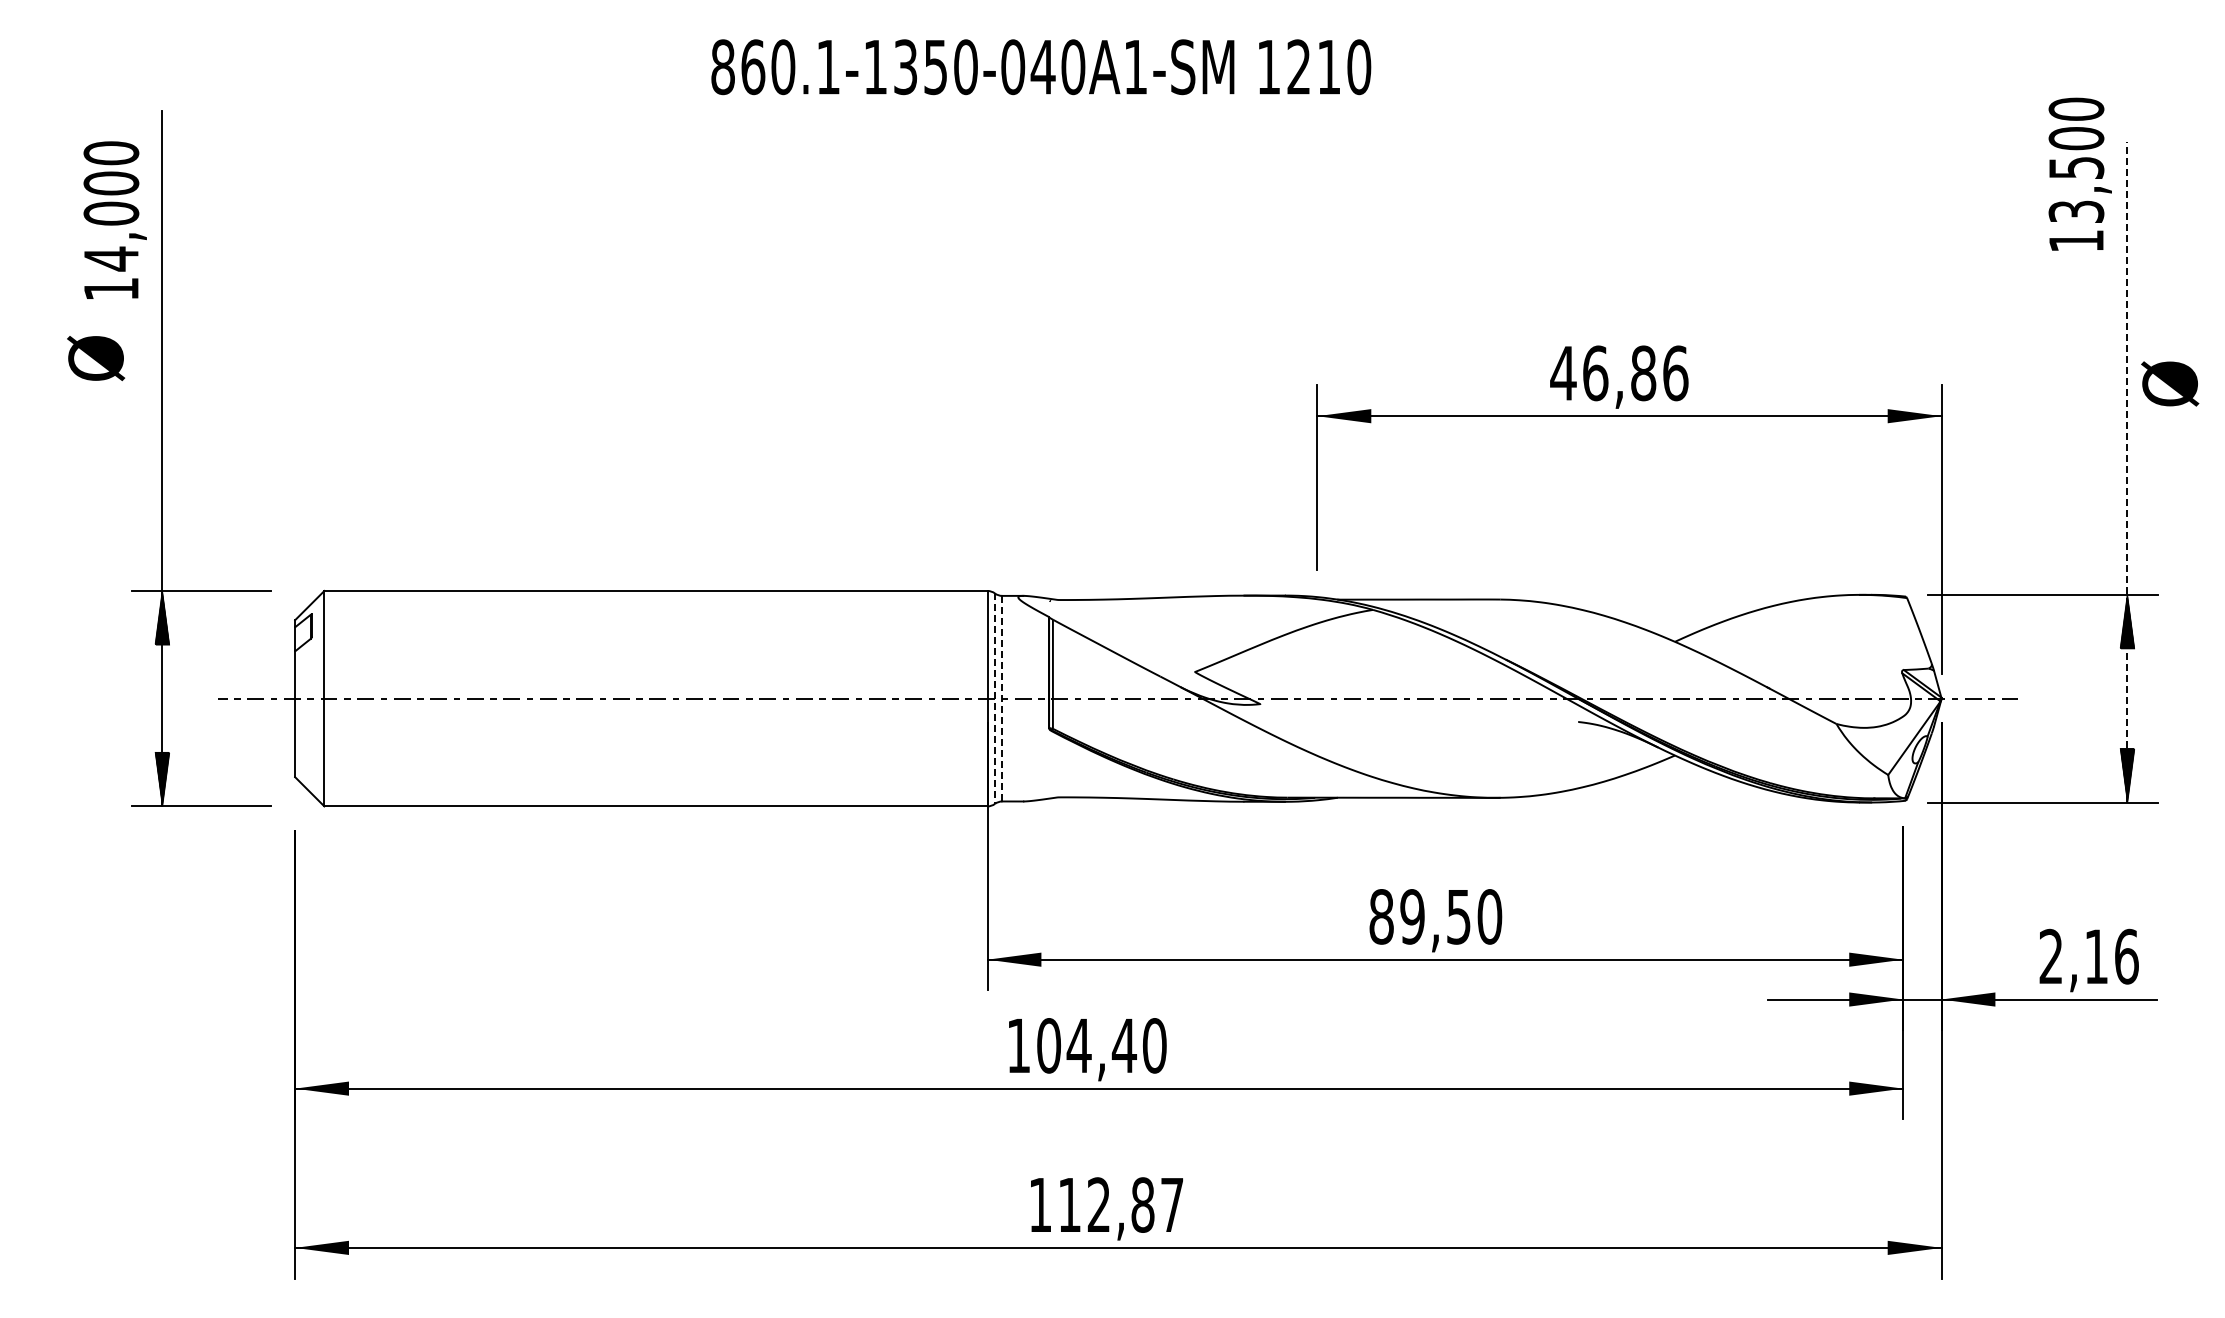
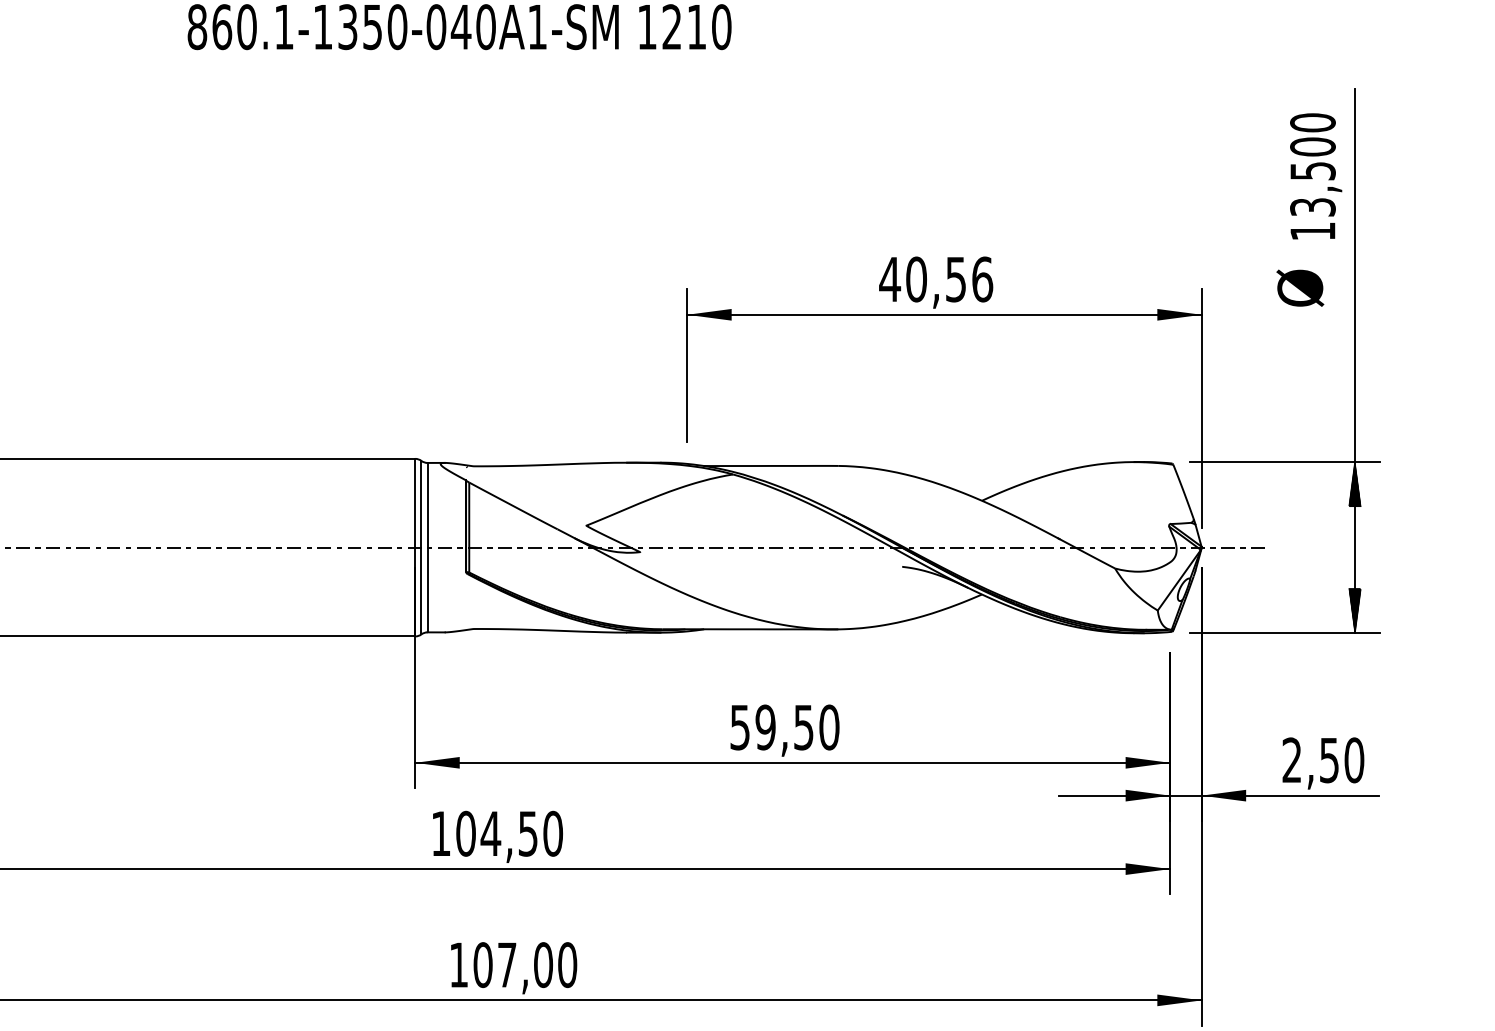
text: (2079, 173) -> (1315, 175), moved
text: (1619, 373) -> (936, 279), 46,86 -> 40,56
text: (2170, 383) -> (1300, 287), moved
line: (2127, 471) -> (1355, 360), dashed -> solid
line: (1002, 698) -> (427, 547), dashed -> solid
line: (994, 699) -> (421, 548), dashed -> solid
text: (1381, 916) -> (740, 727), 89,50 -> 59,50
text: (2111, 956) -> (1341, 760), 2,16 -> 2,50
text: (1123, 1046) -> (527, 834), 104,40 -> 104,50
text: (1120, 1204) -> (524, 964), 112,87 -> 107,00

